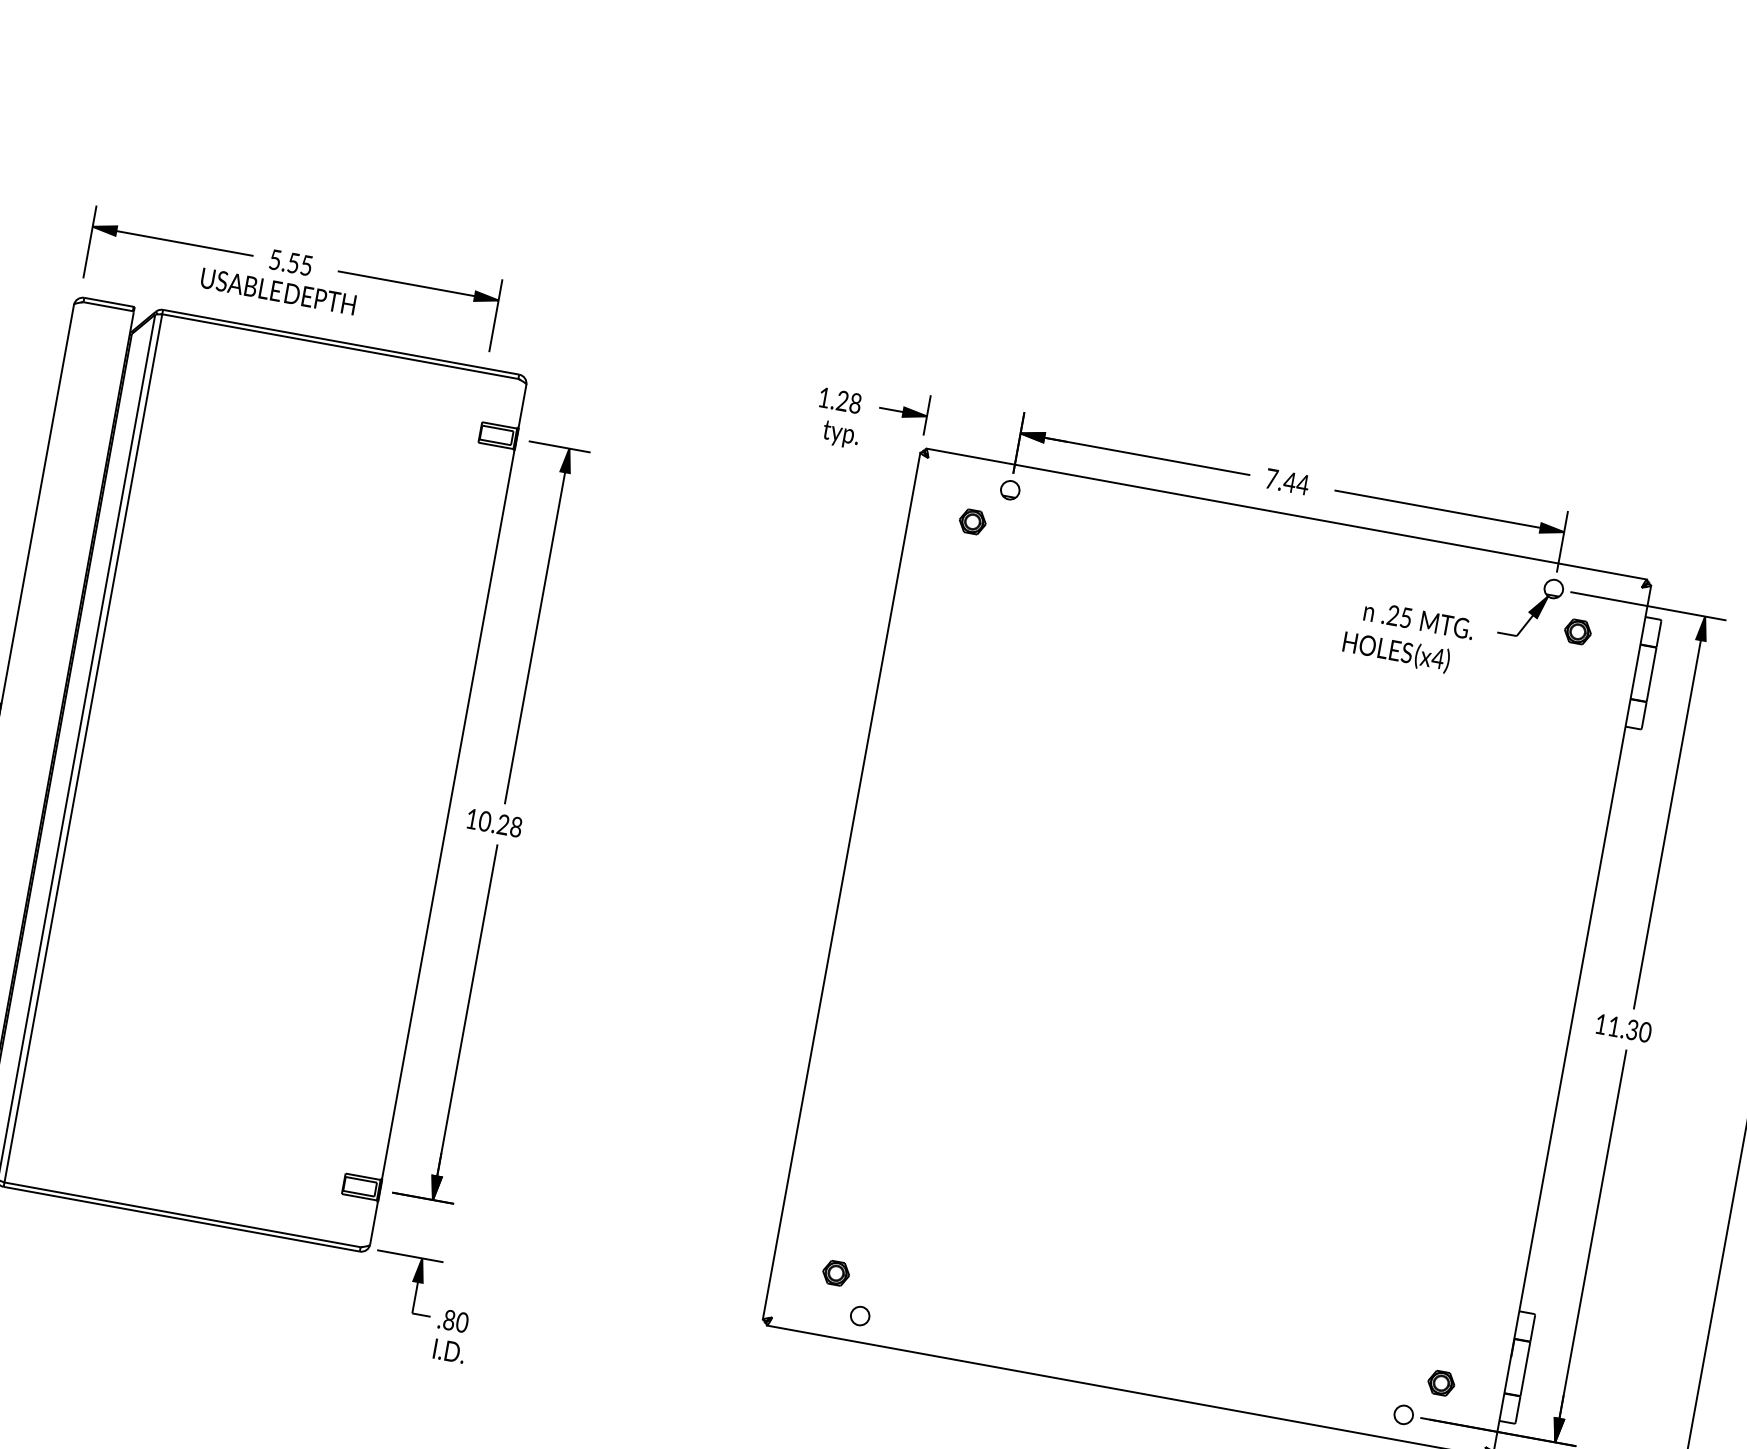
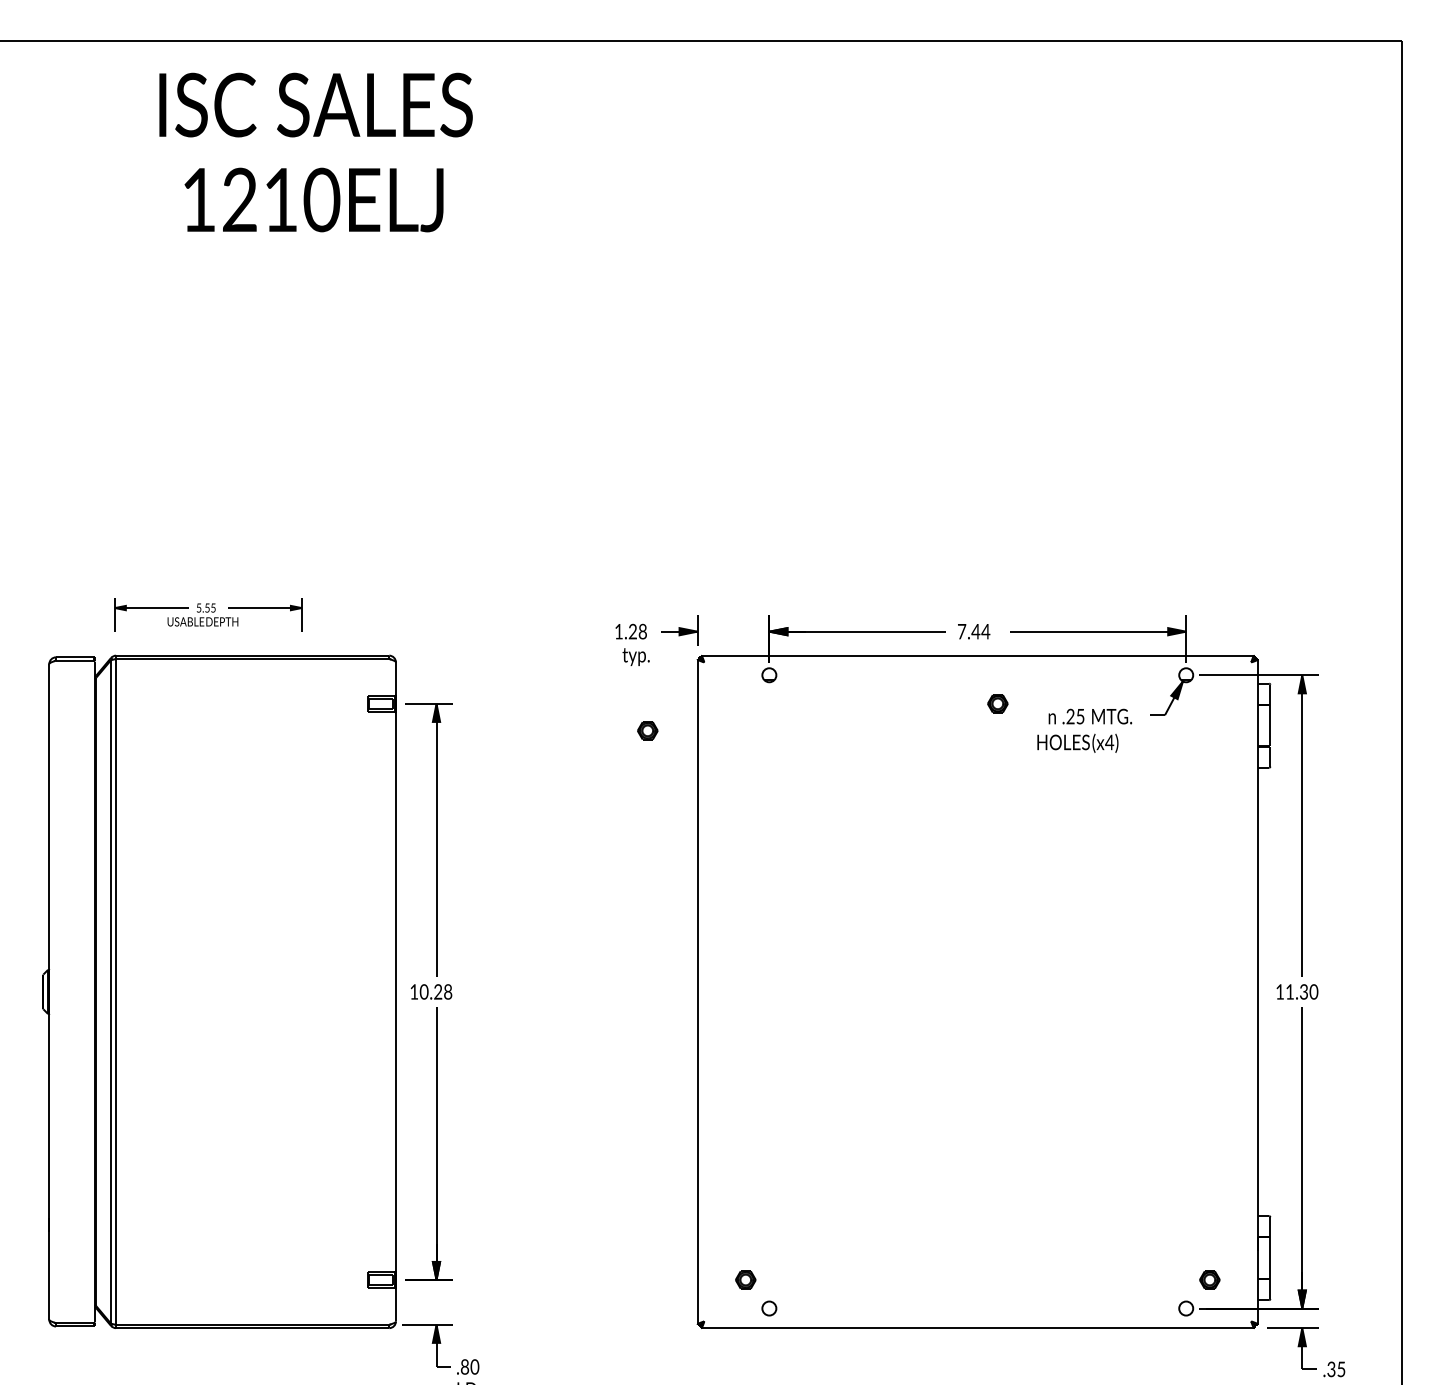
part: (293, 278) -> (208, 614), size x0.6
part: (972, 521) -> (647, 730), moved
part: (1577, 631) -> (997, 703), moved

